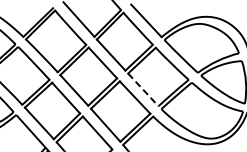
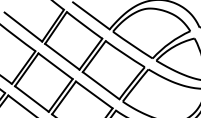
line: (143, 90) -> (101, 86), dashed -> solid

